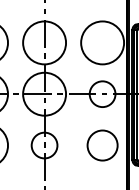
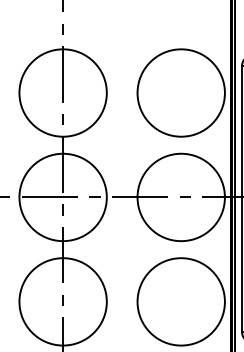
circle: (102, 93) -> (181, 195), size x1.67
circle: (44, 145) -> (62, 301), size x1.67
circle: (102, 145) -> (181, 301), size x1.43

